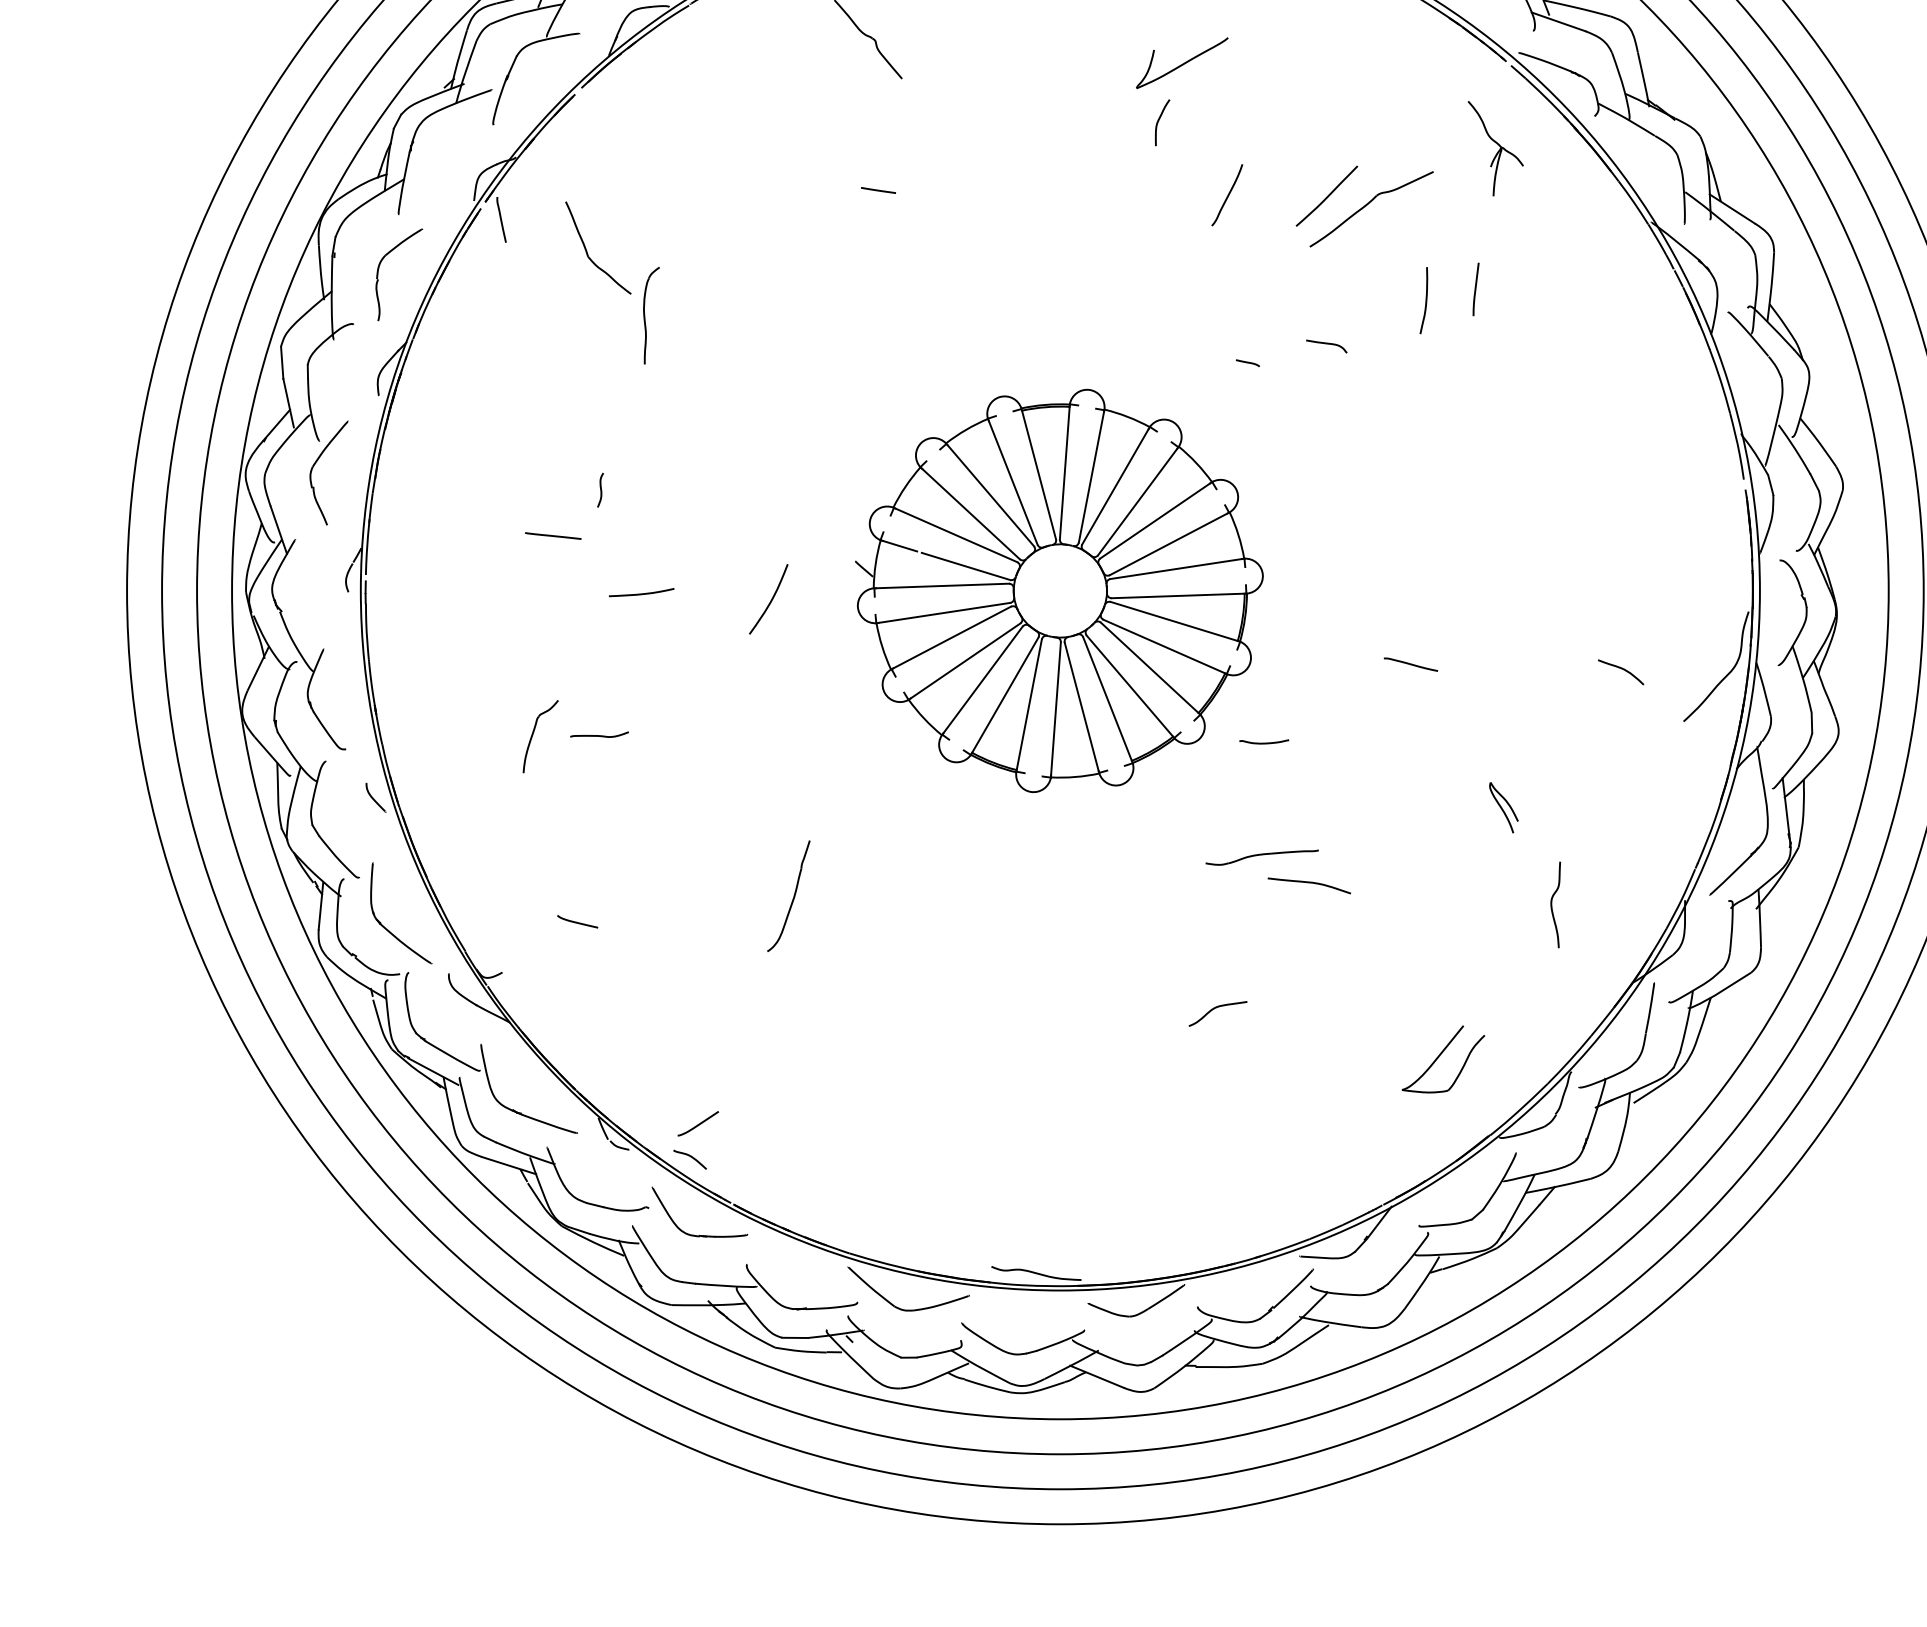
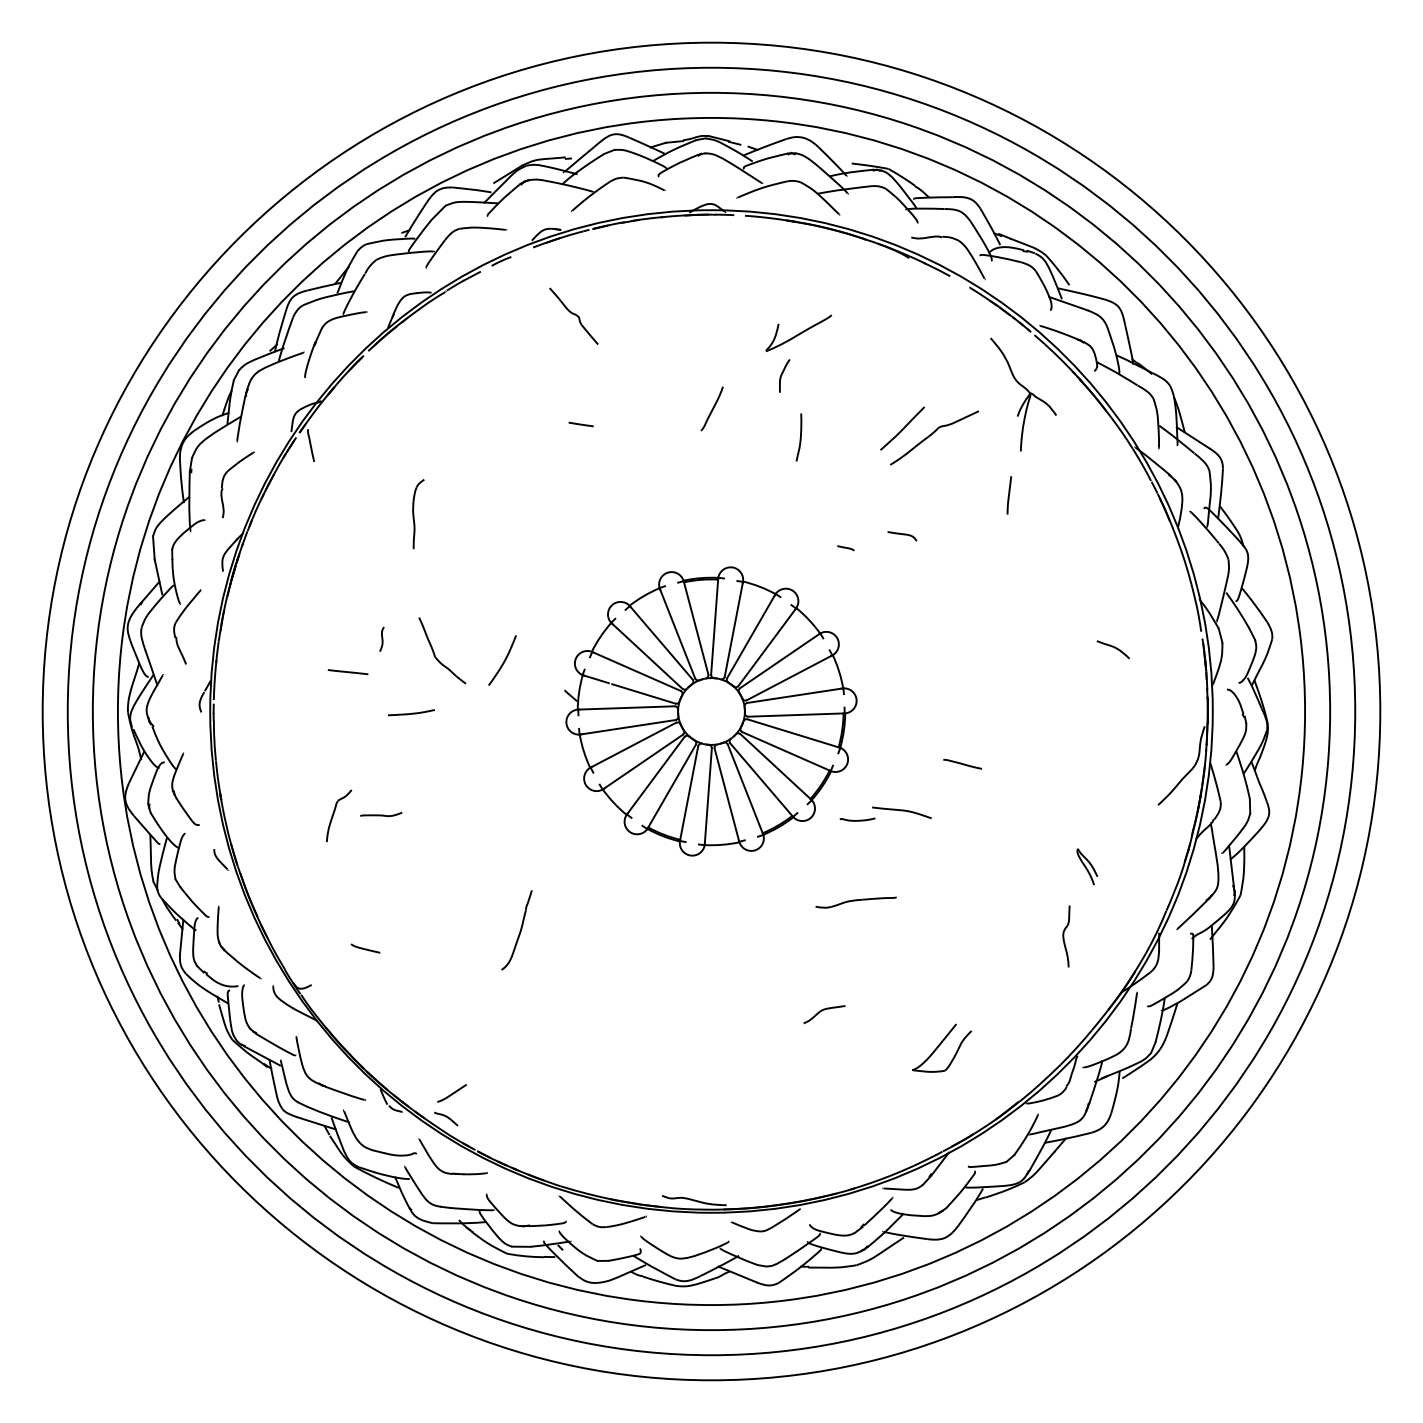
part: (1495, 148) -> (1023, 394), size x1.67
line: (1227, 194) -> (712, 408), moved
part: (587, 249) -> (434, 651), moved
curve: (1424, 302) -> (799, 438), moved
curve: (770, 600) -> (503, 661), moved
curve: (1619, 669) -> (1112, 647), moved
part: (1502, 807) -> (1086, 866), moved
curve: (1308, 884) -> (901, 811), moved
part: (1442, 1058) -> (941, 1047), moved

